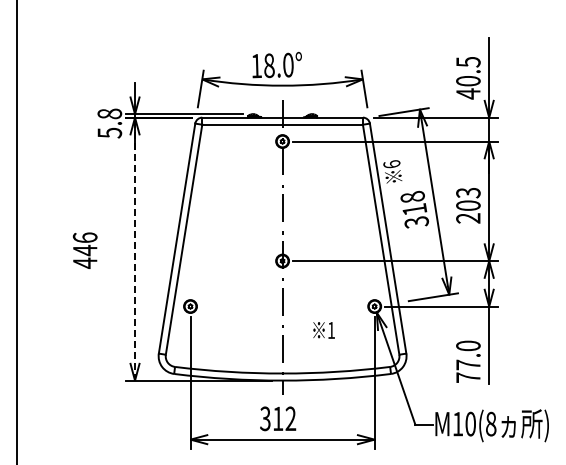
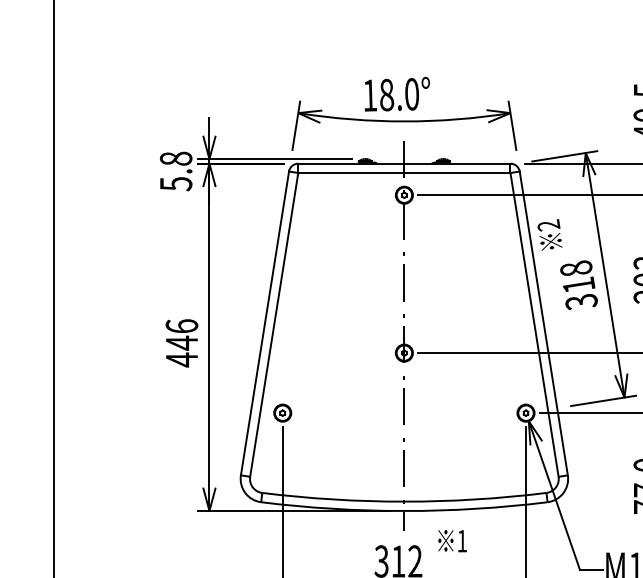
text: (391, 163) -> (548, 224), 6 -> 2
line: (135, 248) -> (210, 336), dashed -> solid
text: (84, 250) -> (181, 343), moved
text: (323, 330) -> (451, 541), moved

